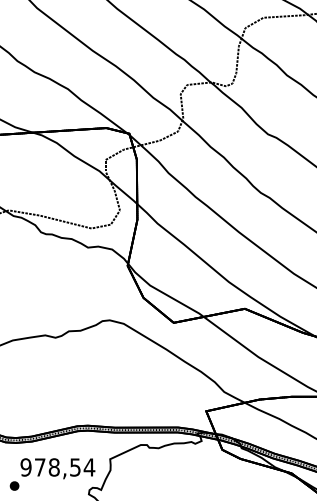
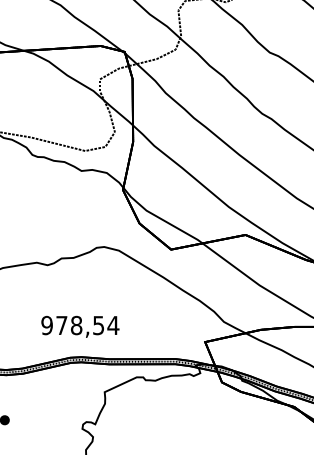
text: (57, 468) -> (79, 326), moved

